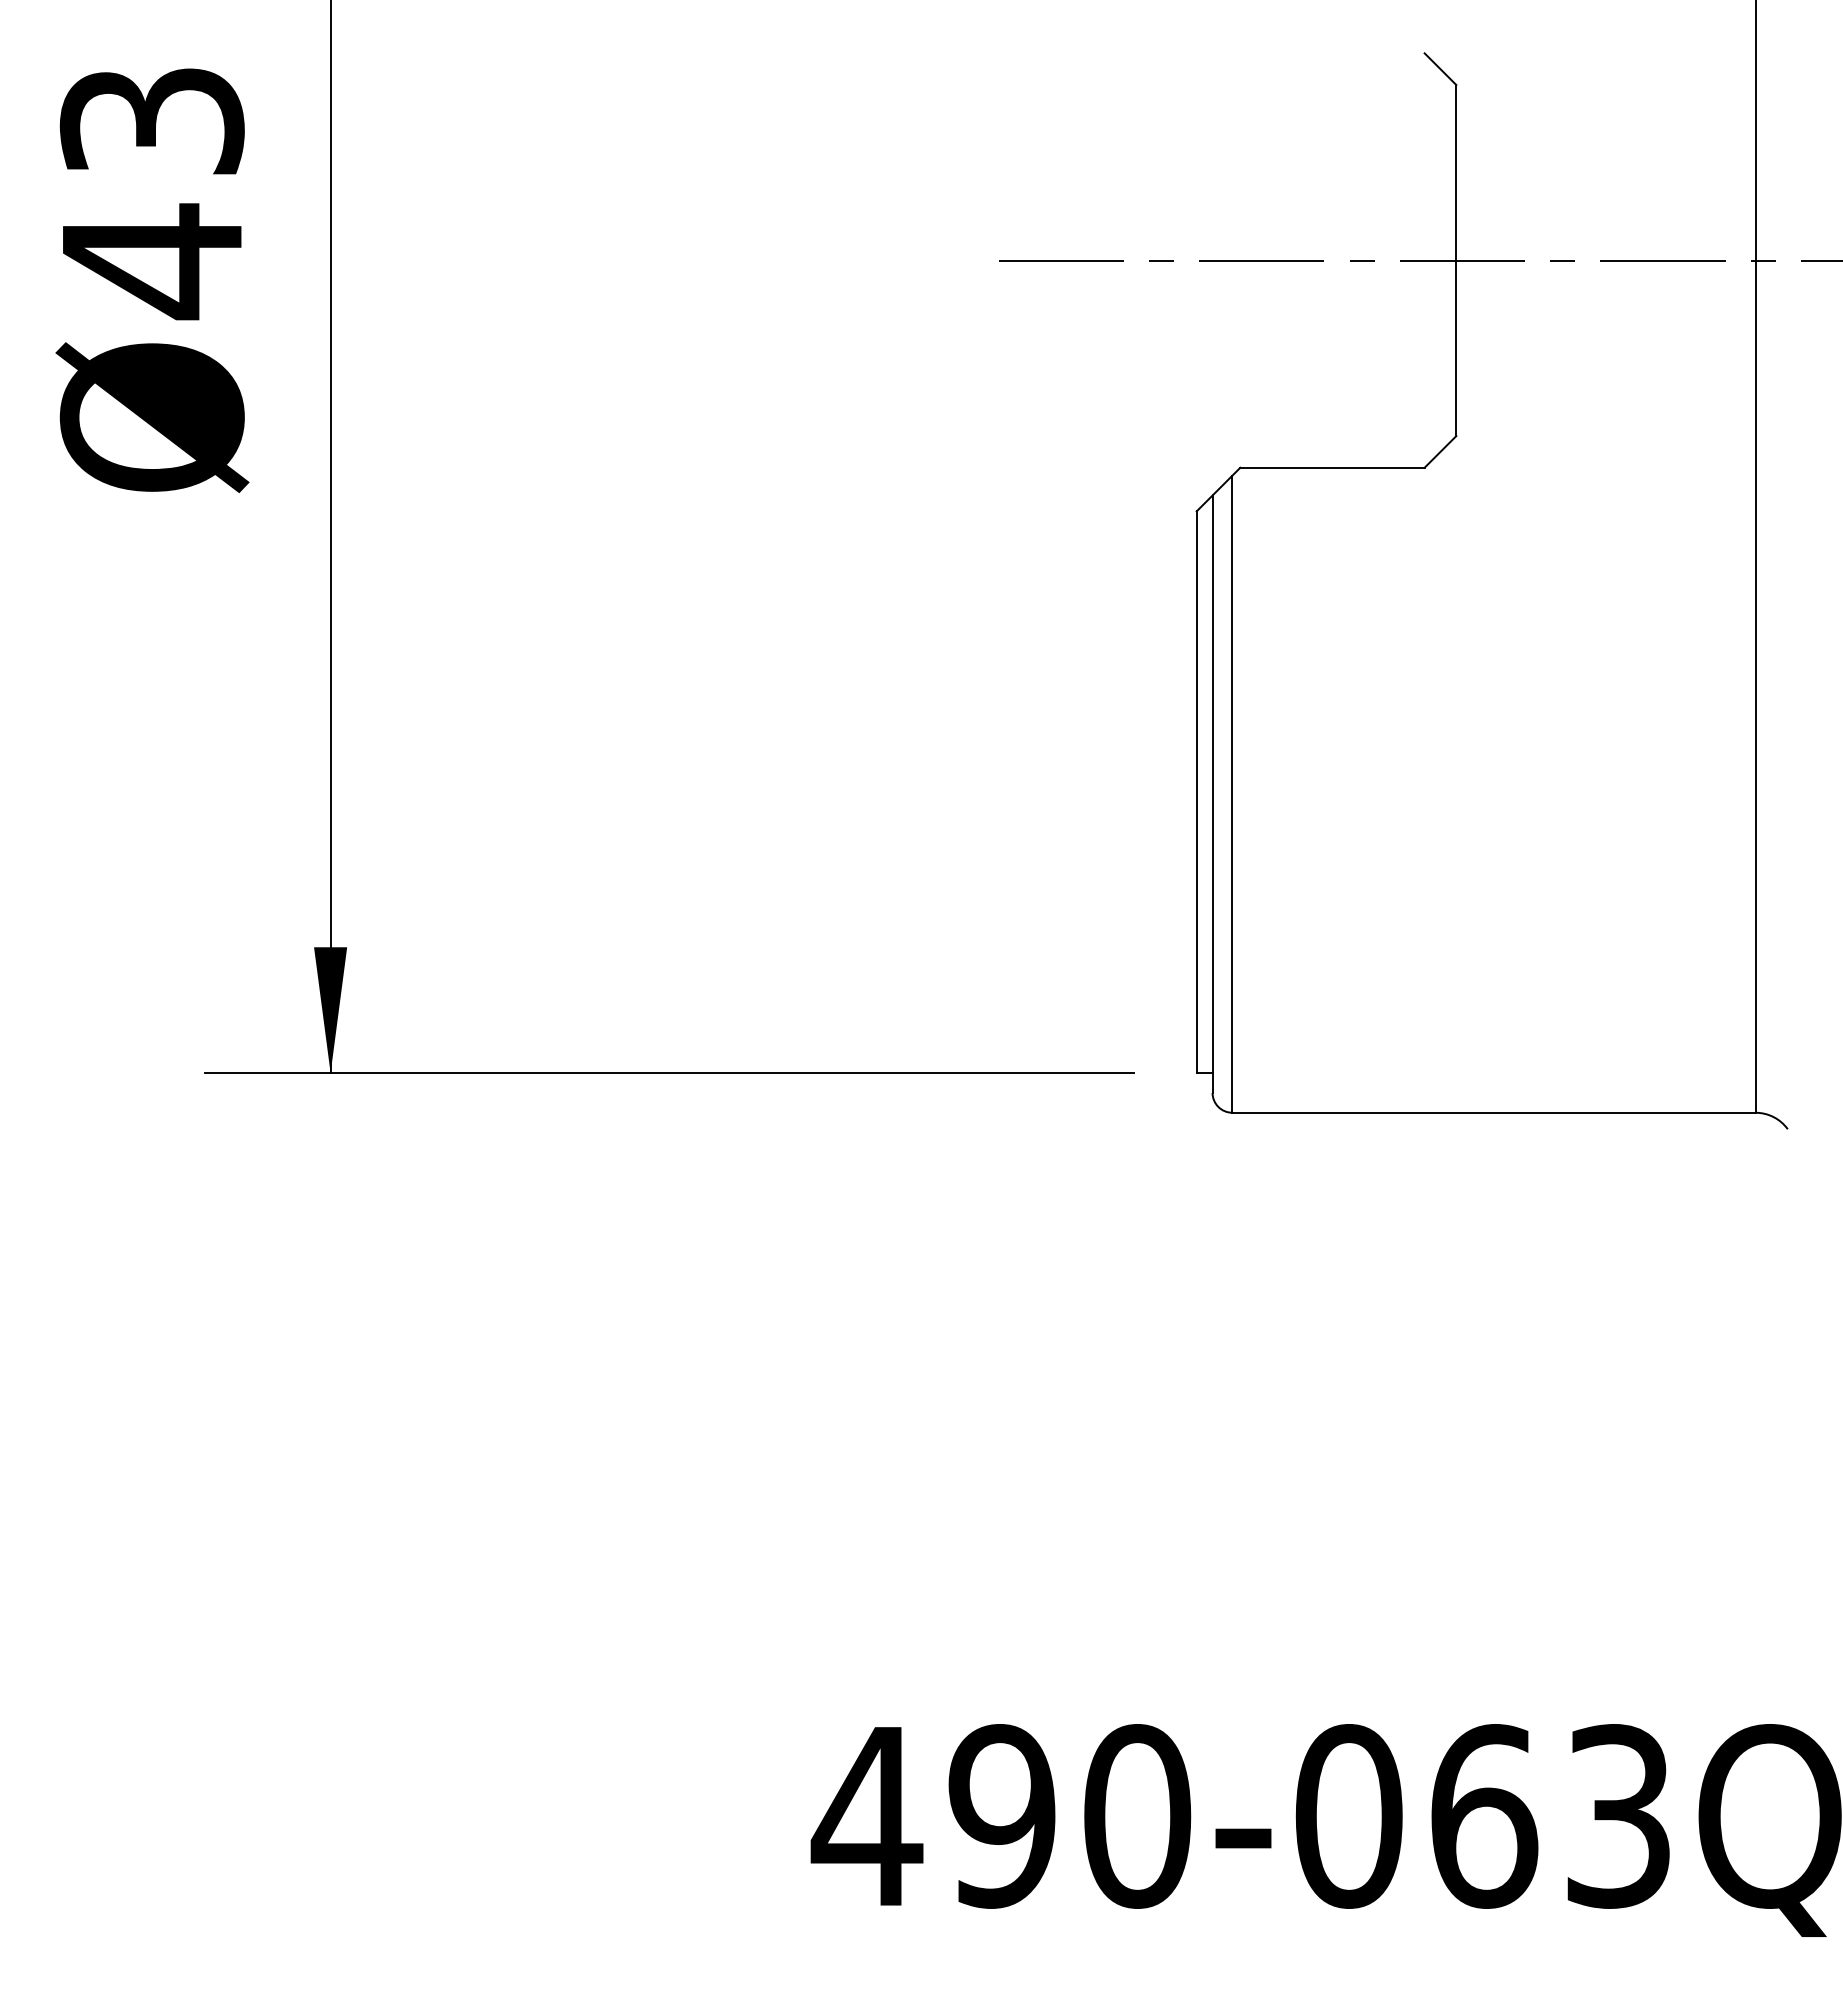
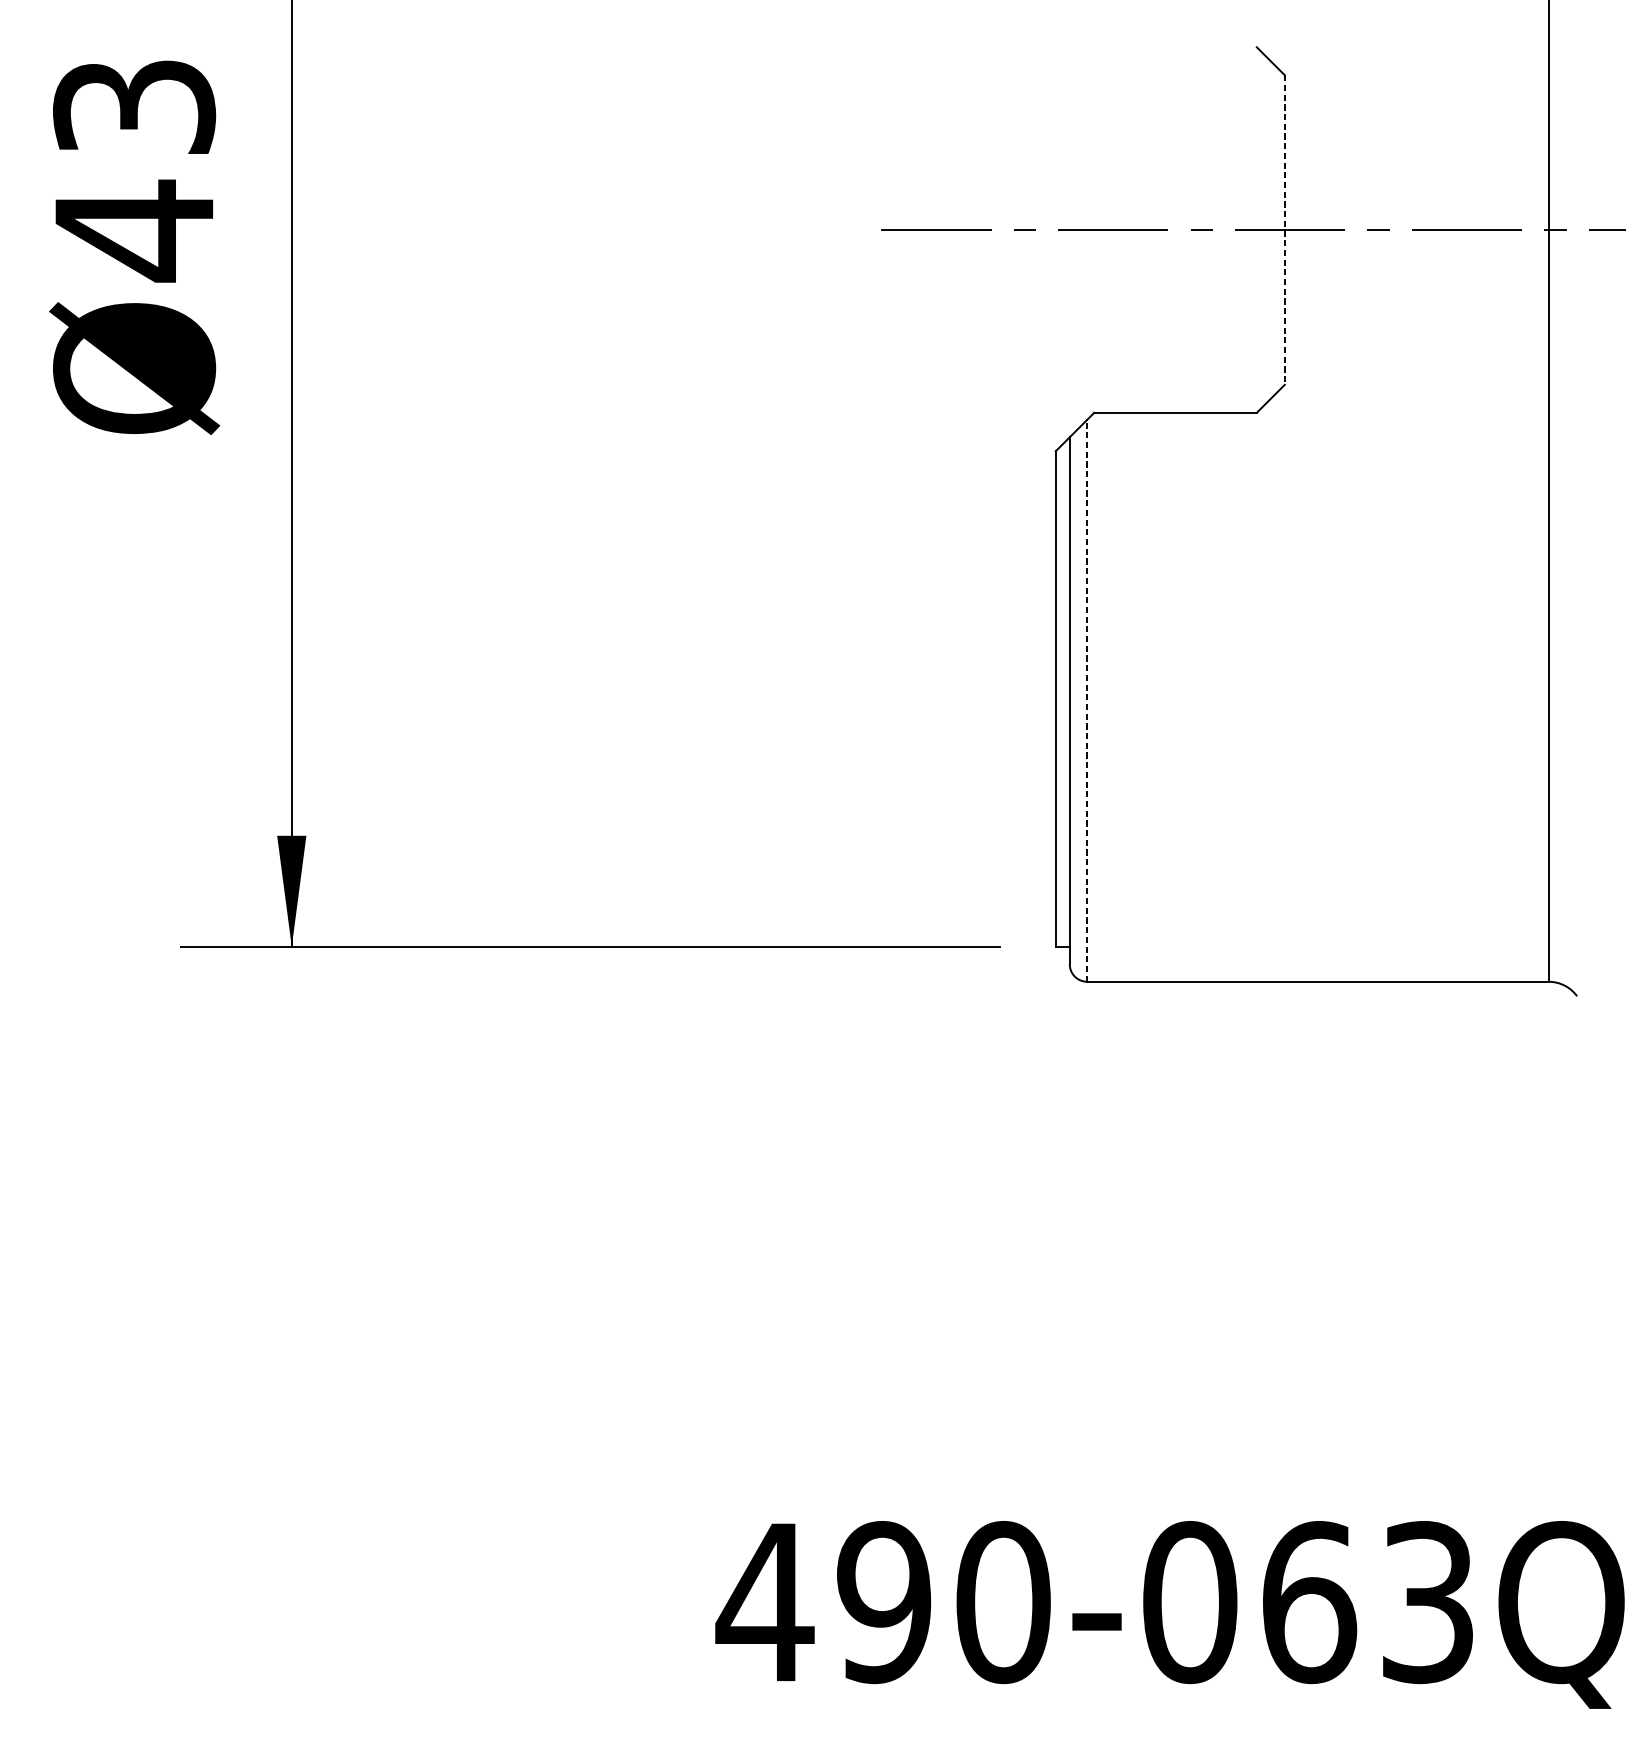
line: (1456, 261) -> (1284, 230), solid -> dashed
line: (1232, 794) -> (1087, 701), solid -> dashed

